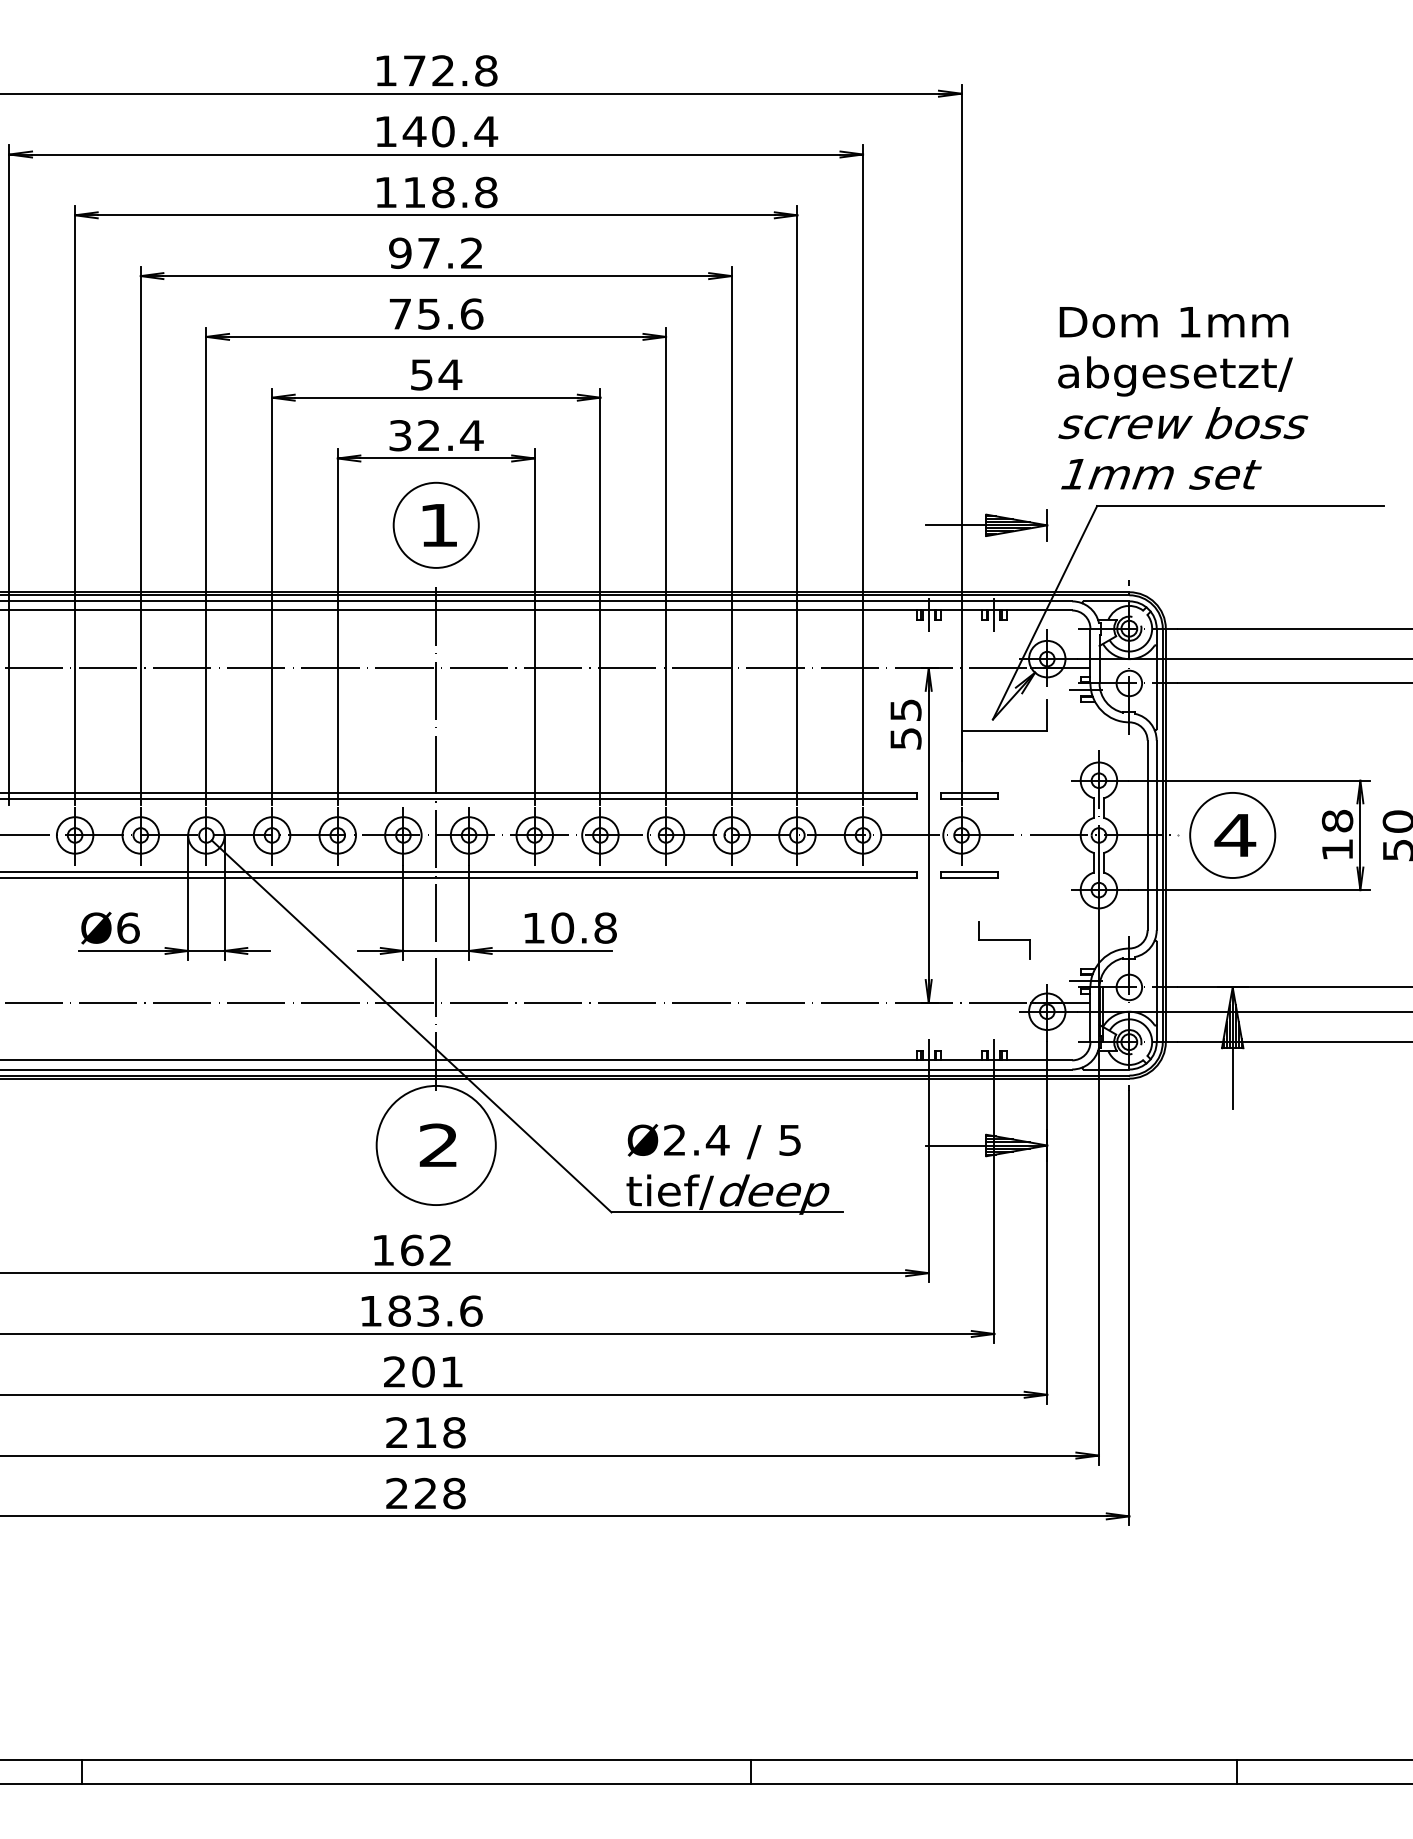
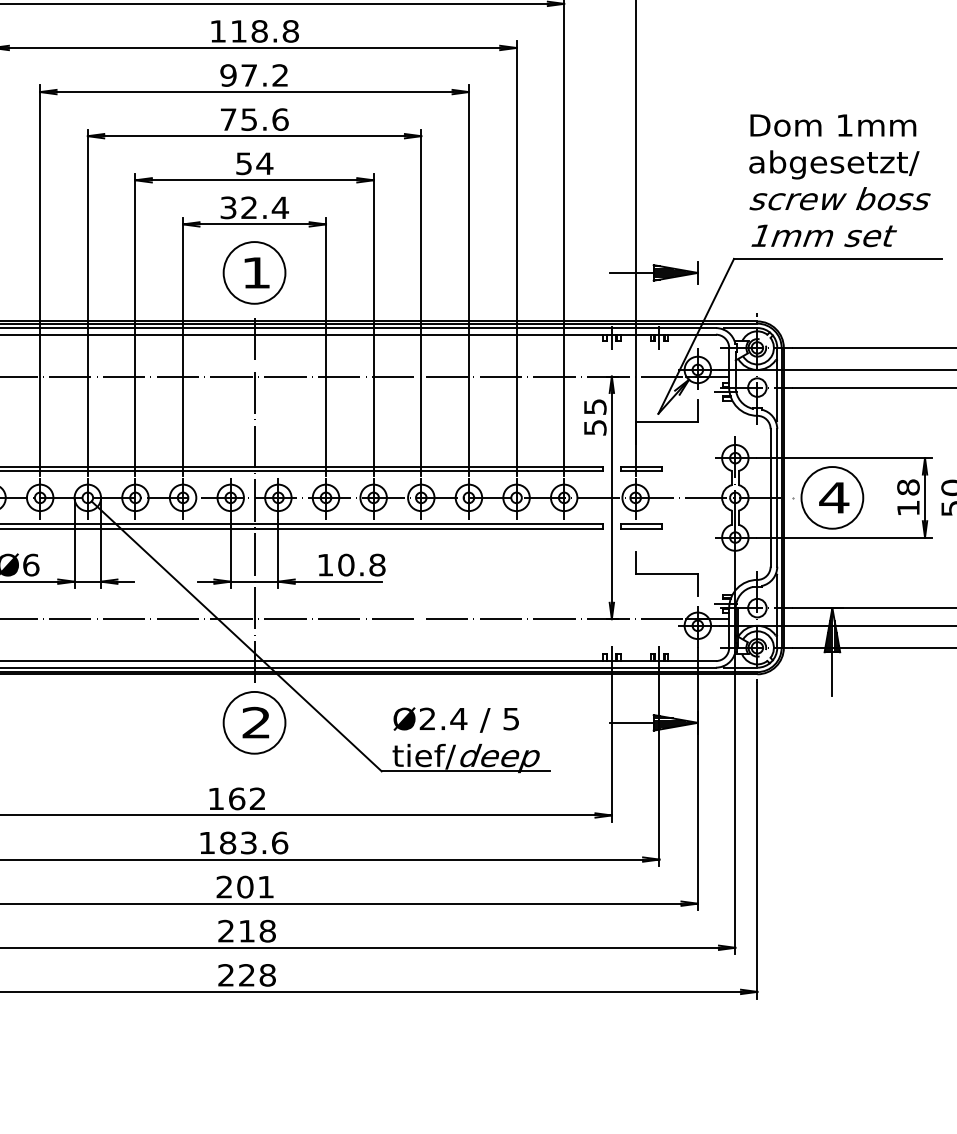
text: (1183, 398) -> (840, 180), moved
part: (1004, 940) -> (666, 574), size x1.67
circle: (435, 1145) -> (254, 722), size x0.71

